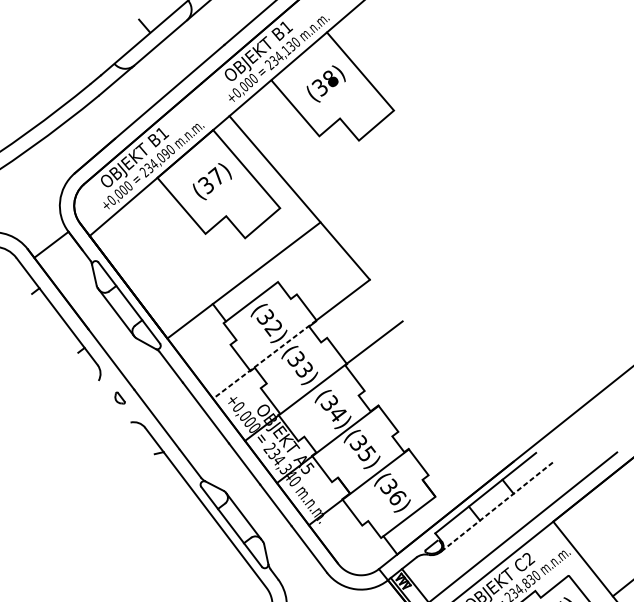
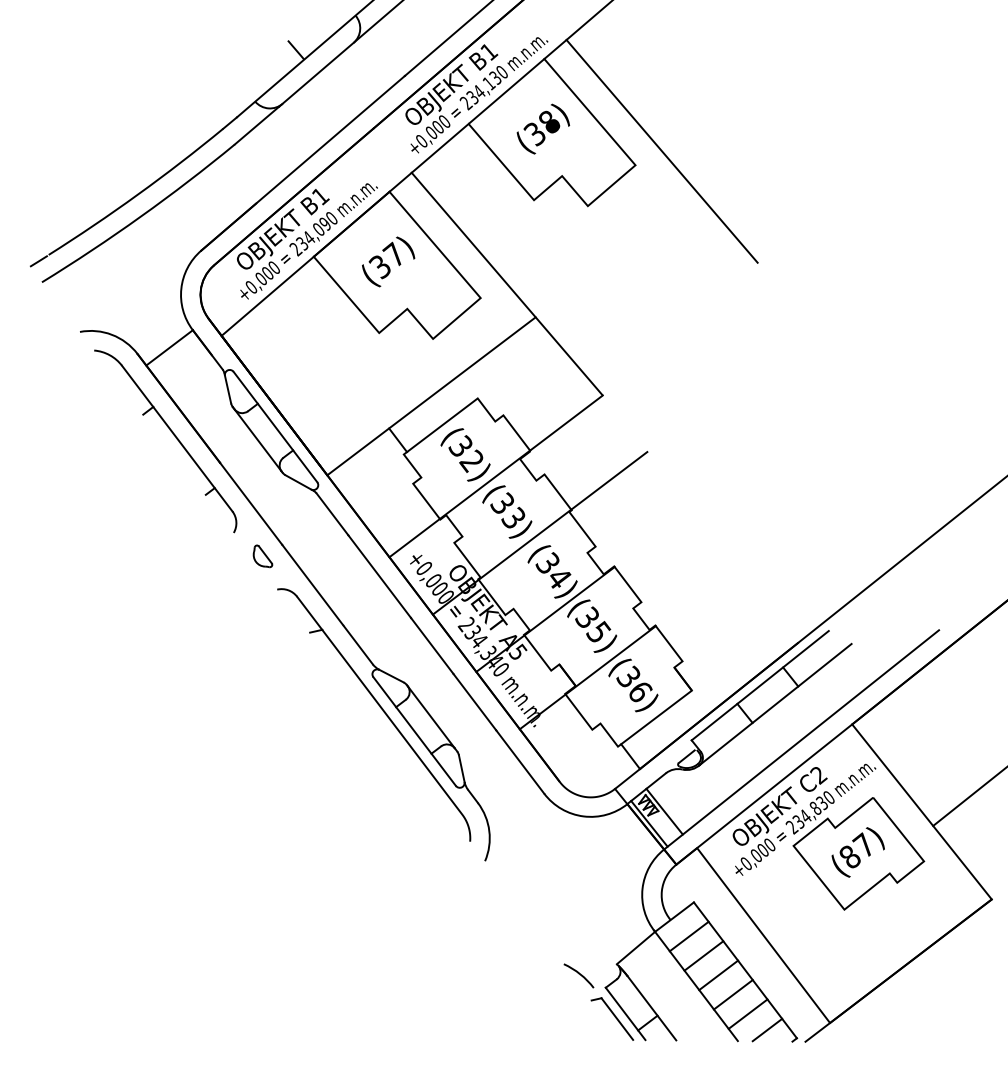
line: (413, 100) -> (661, 151), added
line: (264, 359) -> (459, 504), dashed -> solid
part: (119, 398) -> (262, 556), size x1.43
line: (496, 507) -> (775, 705), dashed -> solid

